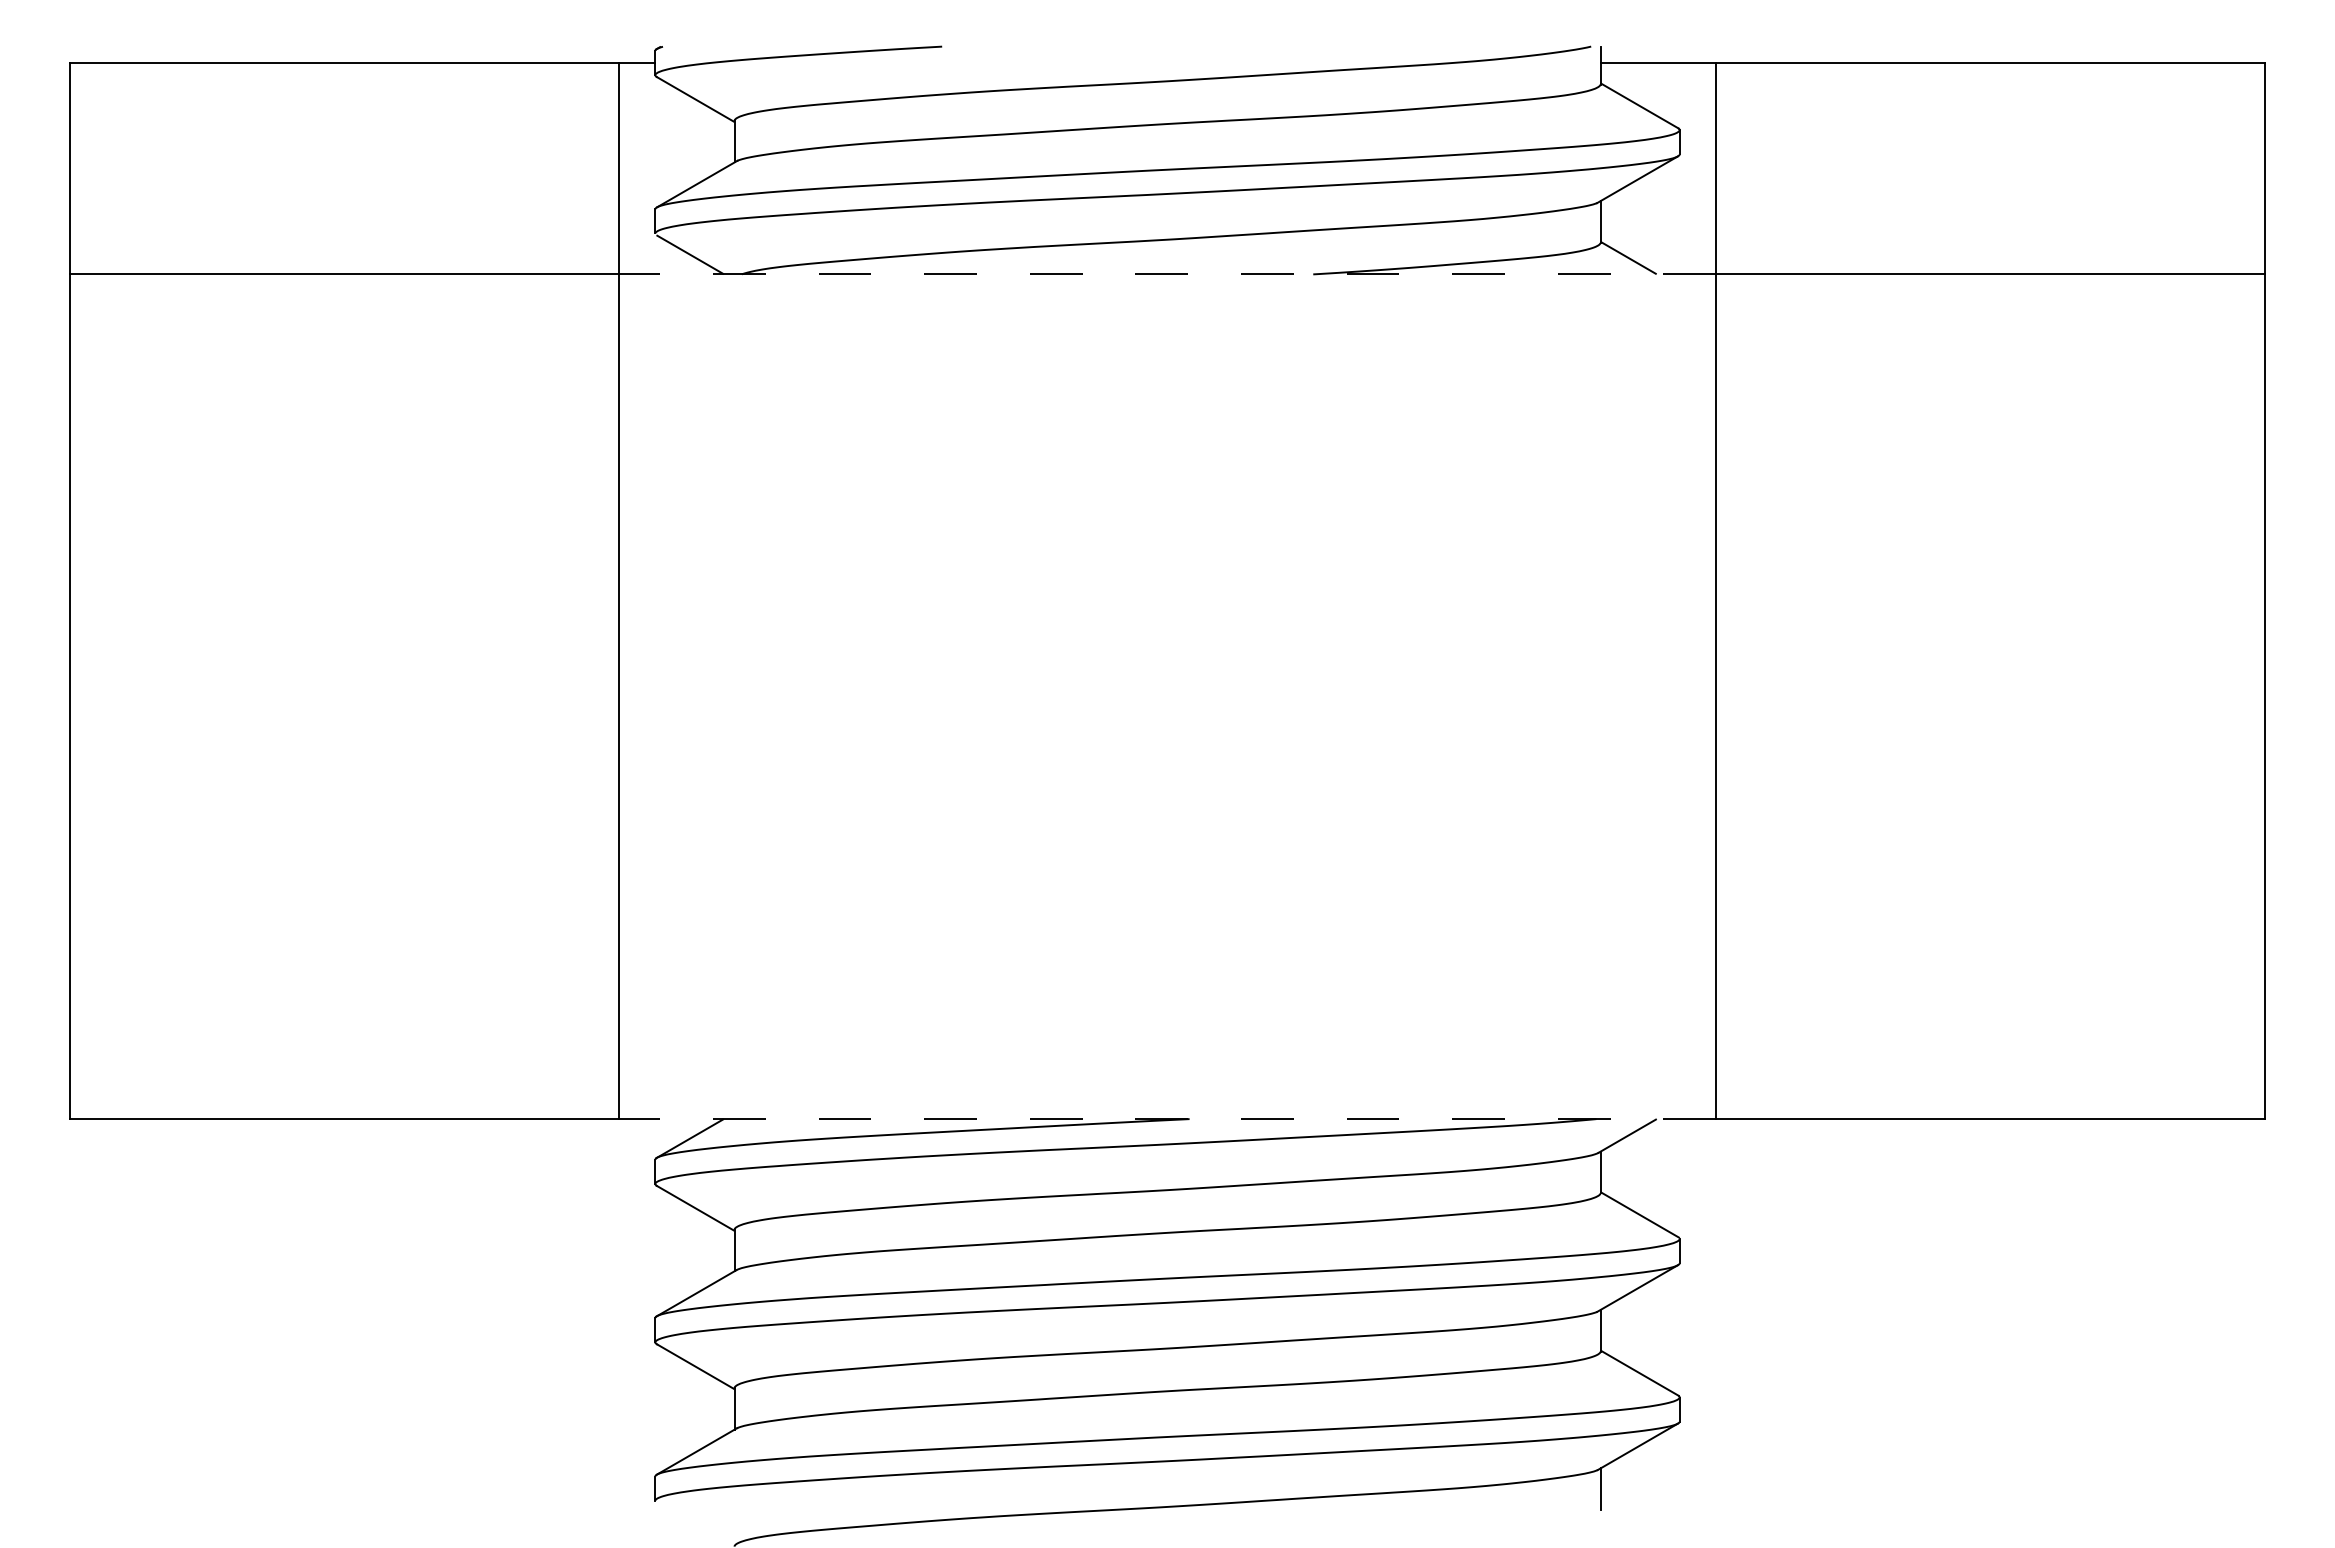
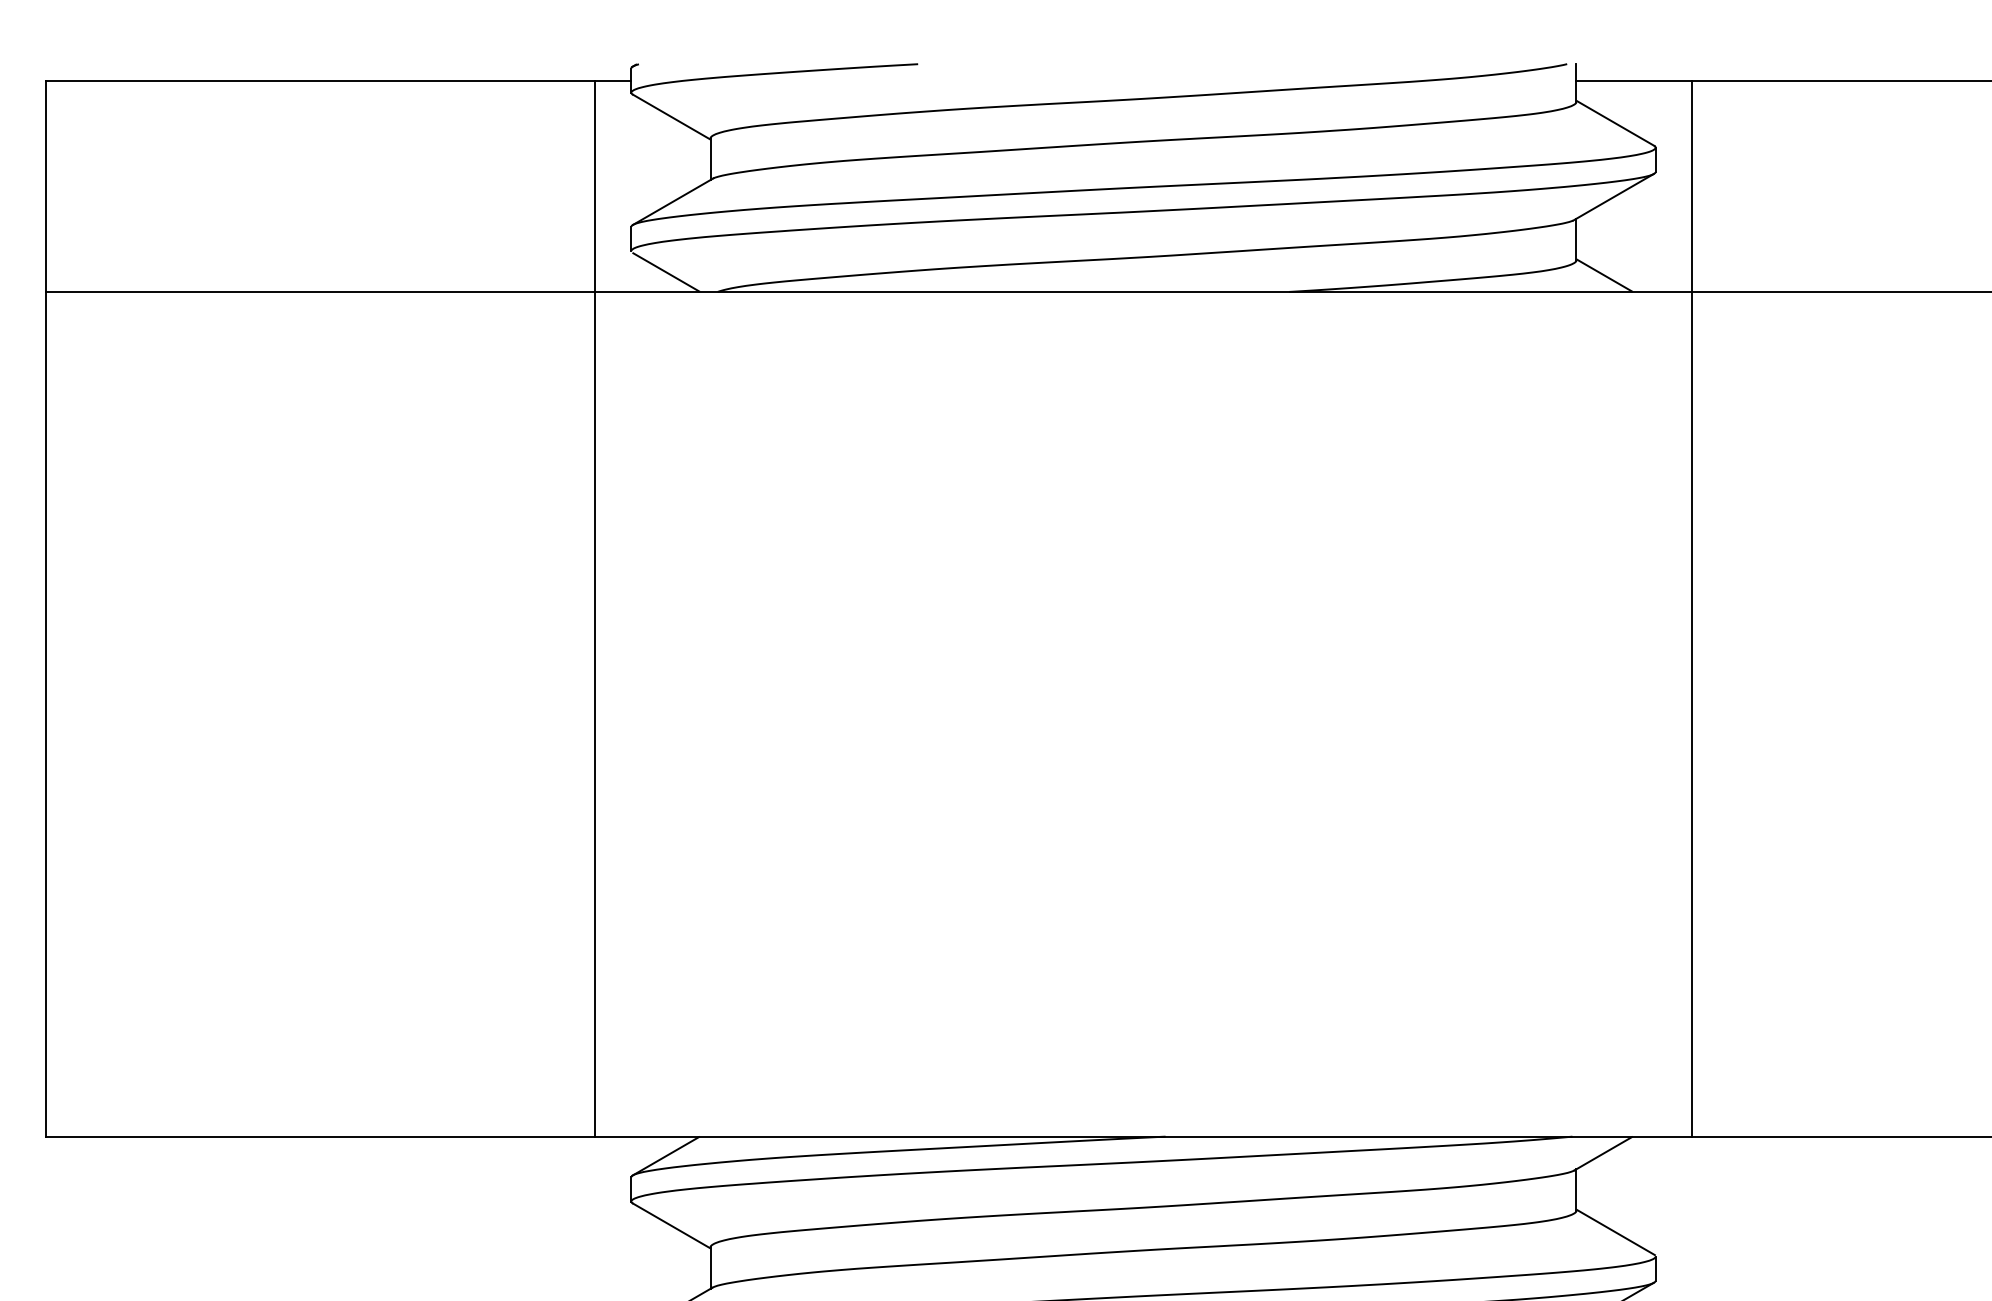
line: (1167, 274) -> (1143, 292), dashed -> solid
line: (1167, 1119) -> (1143, 1137), dashed -> solid

